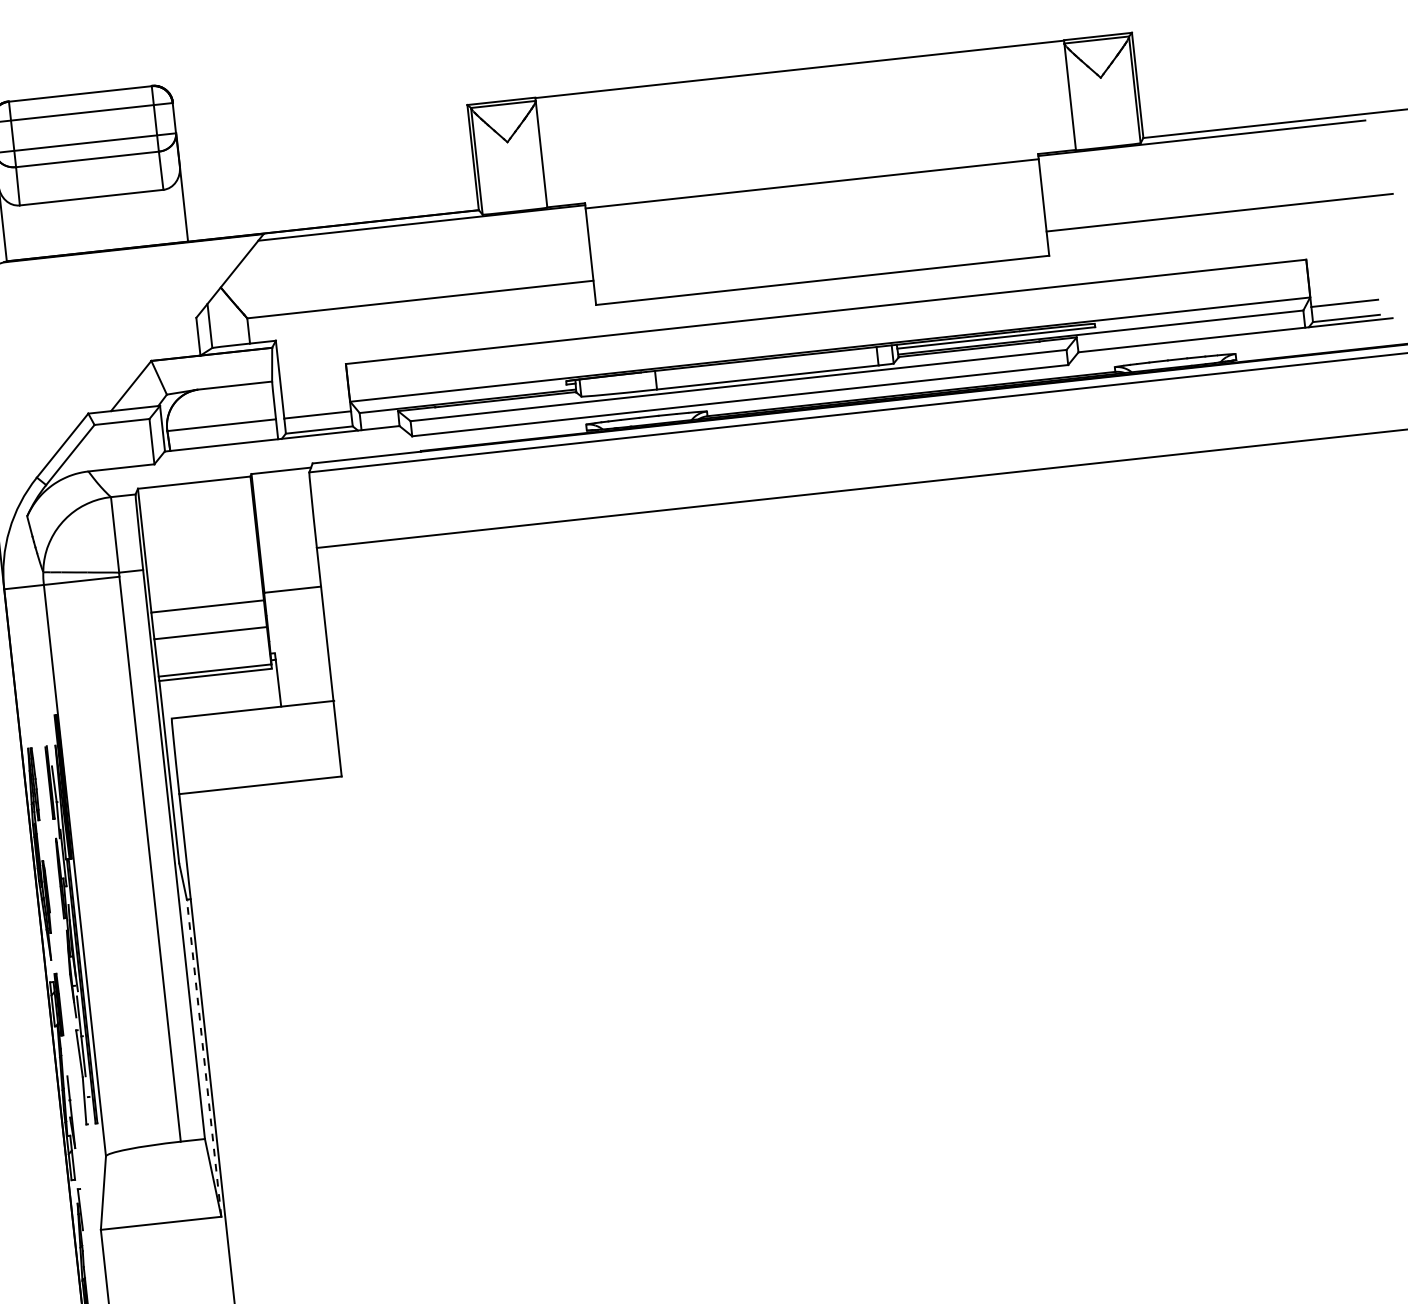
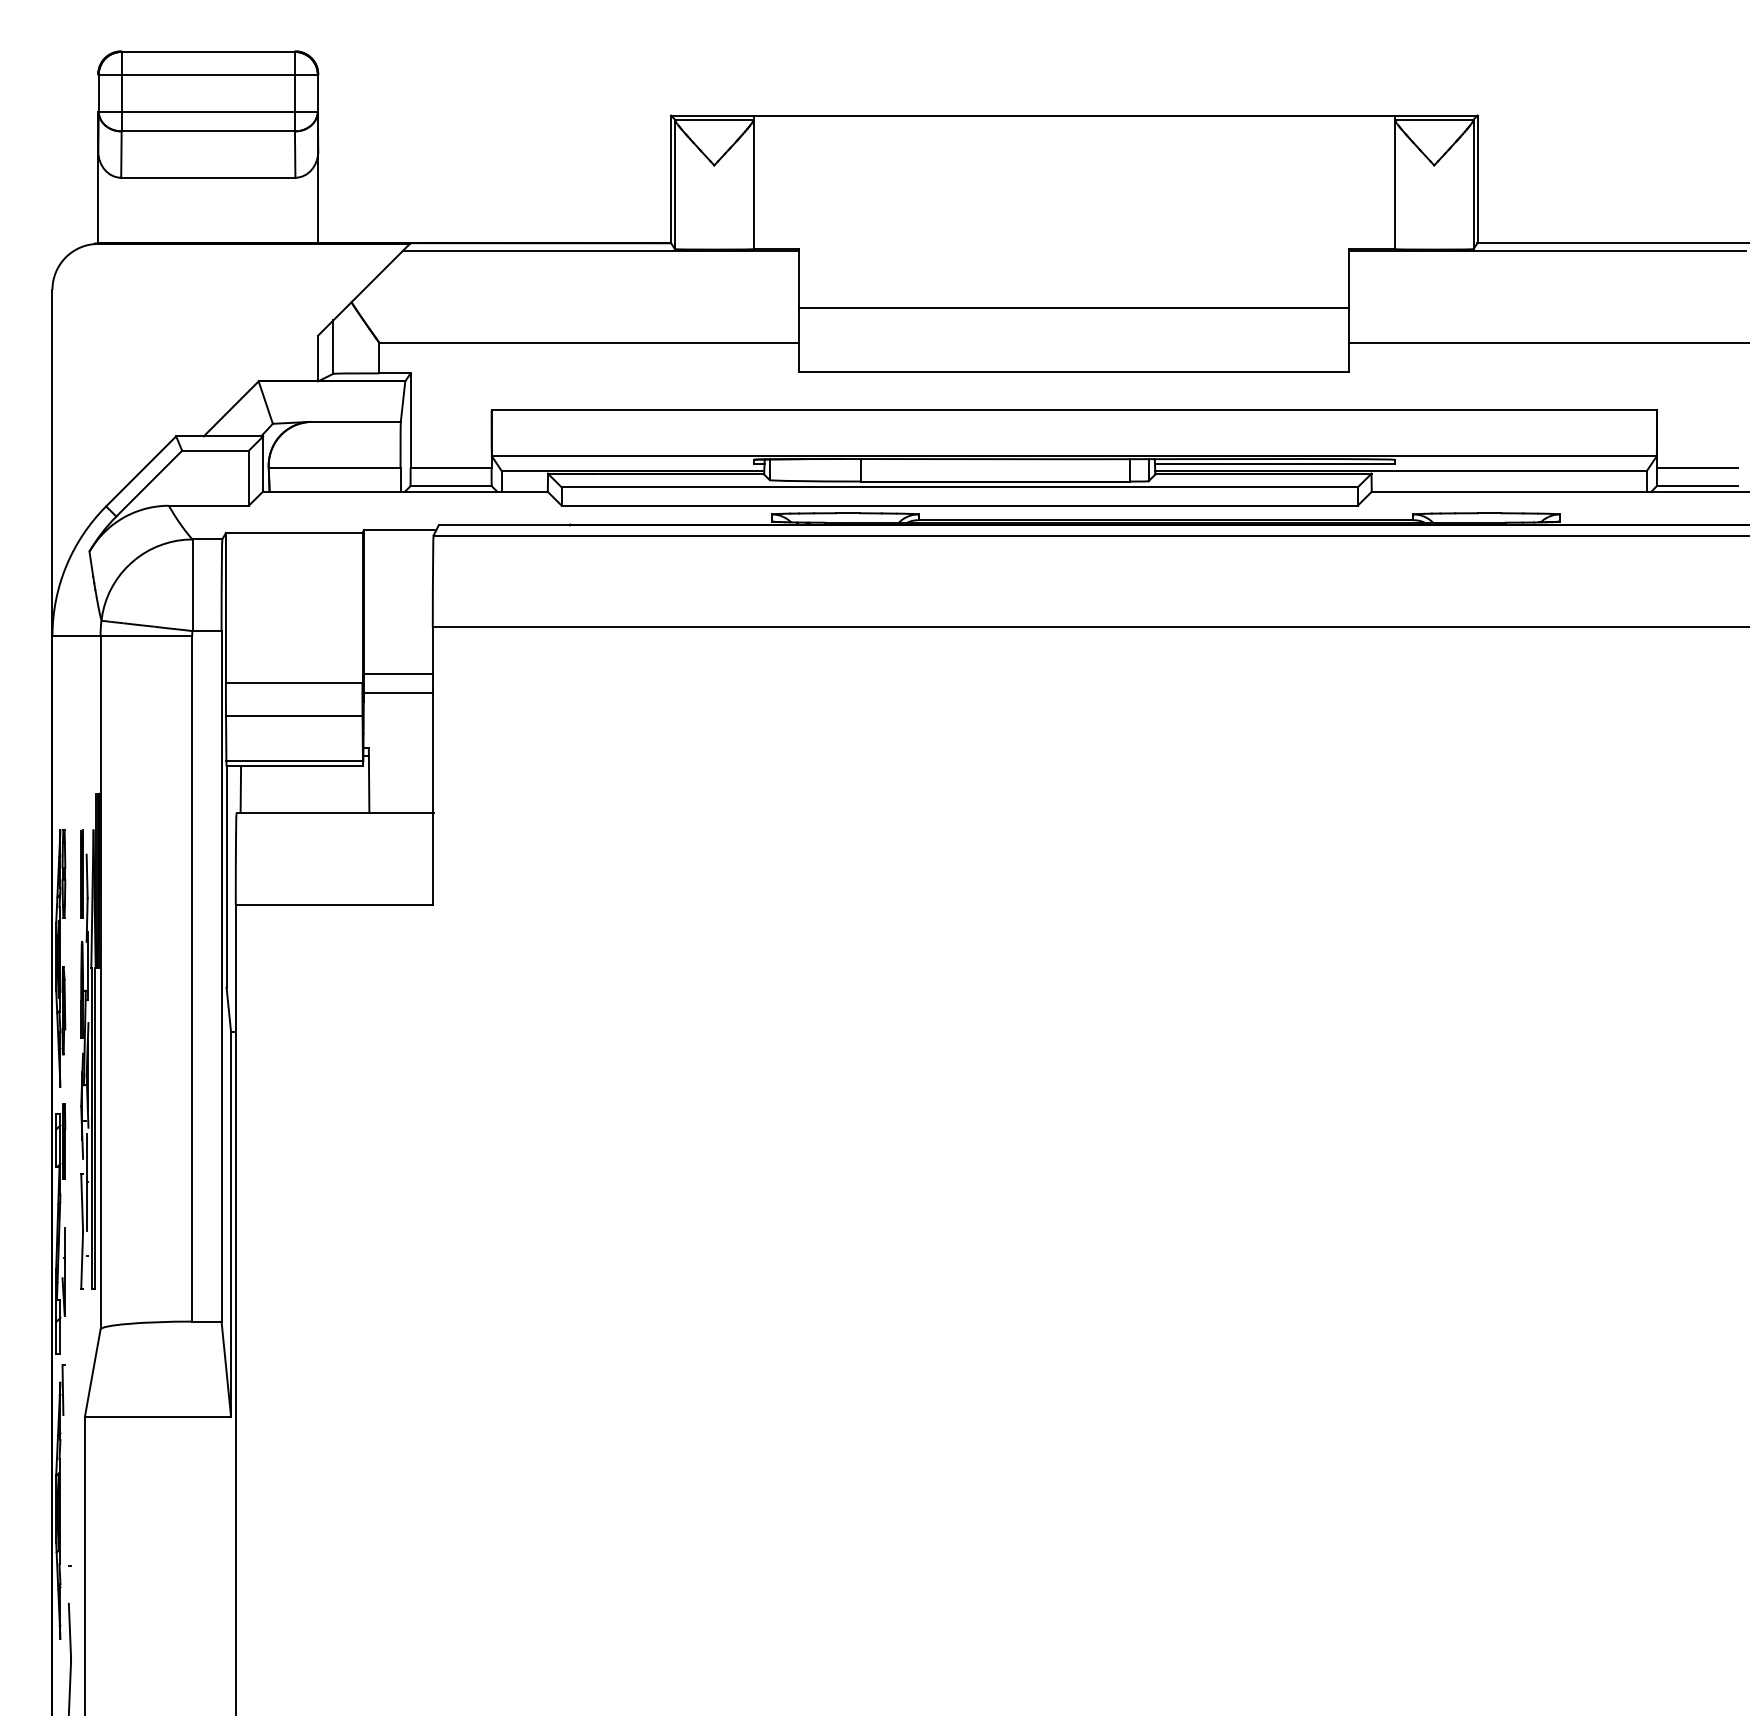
line: (812, 184) -> (1074, 308), moved
line: (293, 604) -> (397, 692), added
line: (172, 698) -> (240, 789), added
line: (204, 1058) -> (231, 1224), dashed -> solid

